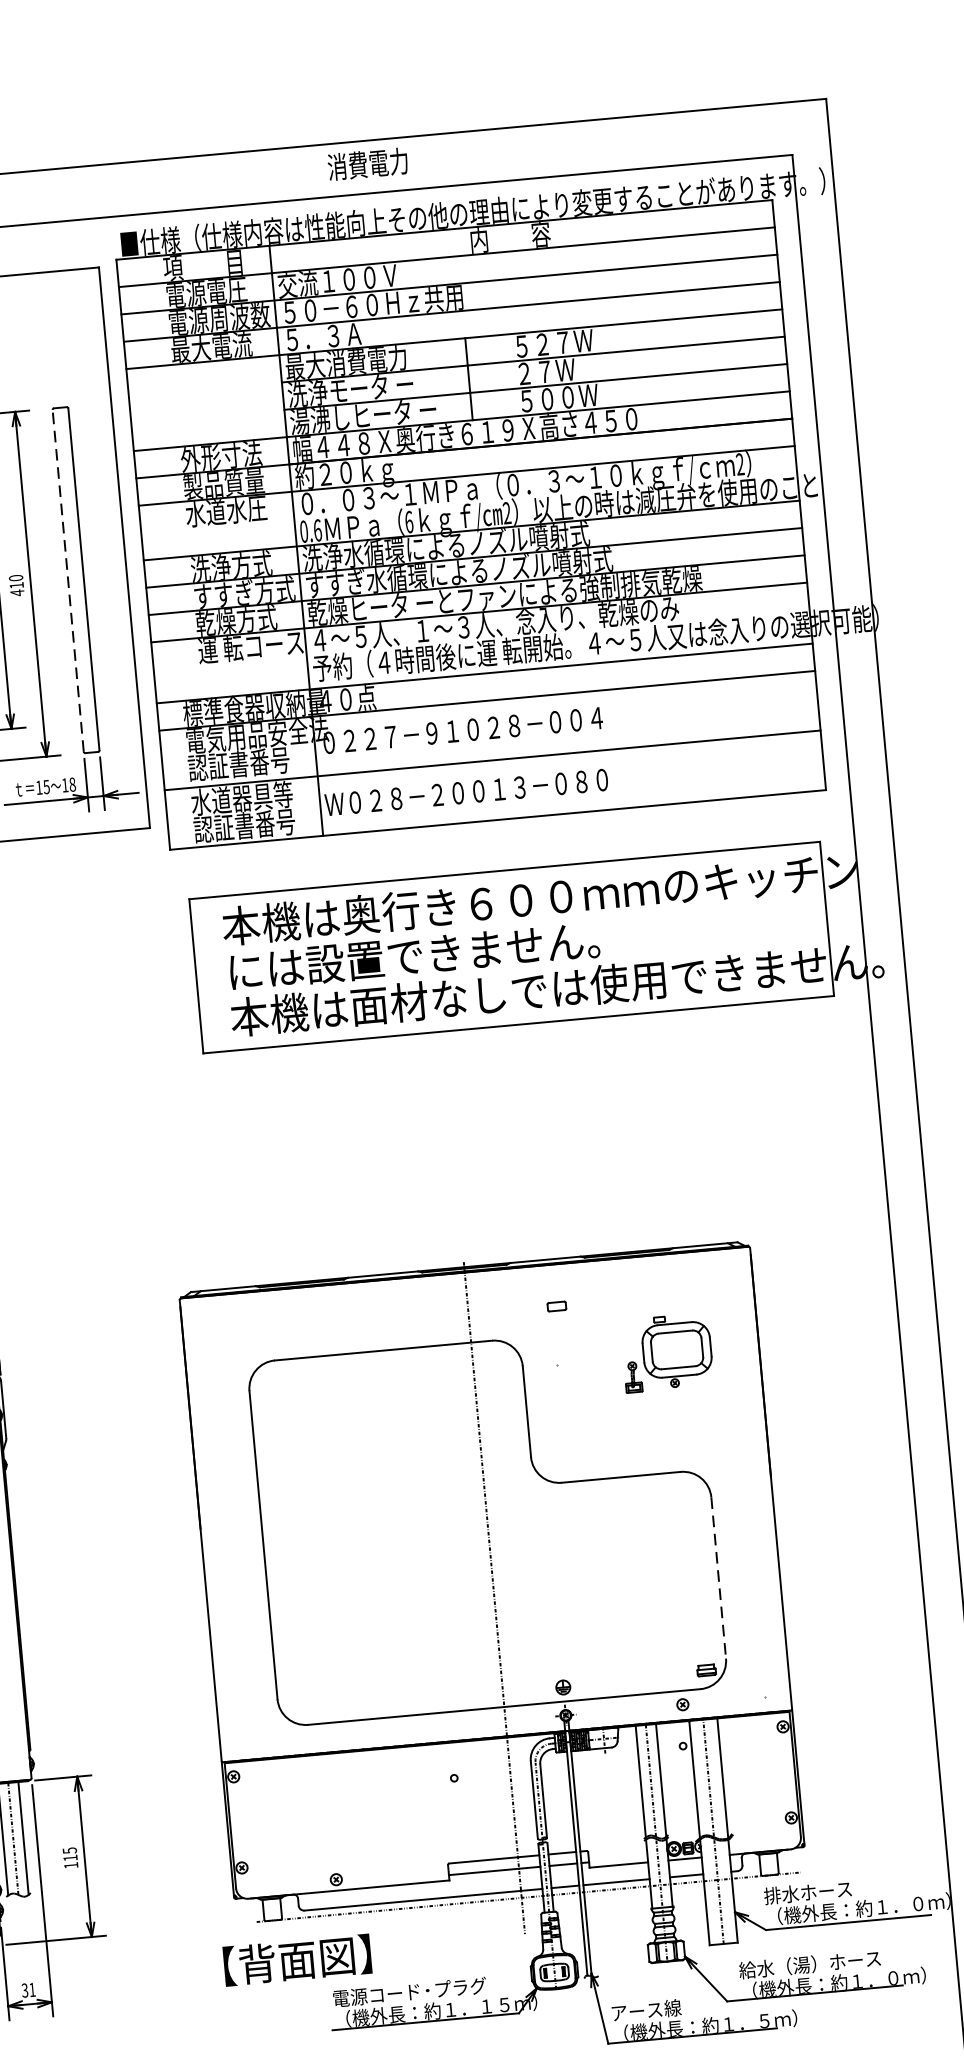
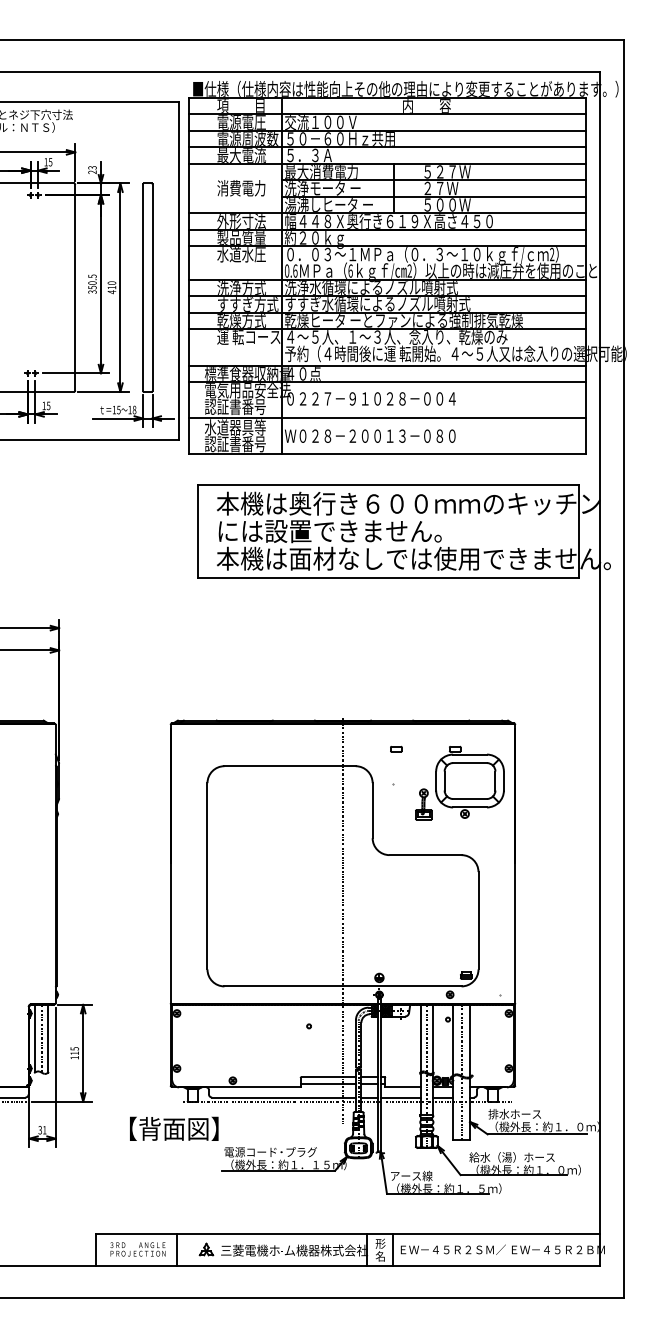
text: (368, 164) -> (241, 188), moved
line: (68, 580) -> (143, 287), dashed -> solid
part: (666, 1352) -> (459, 782), size x1.67
line: (718, 1577) -> (478, 920), dashed -> solid
text: (297, 1959) -> (174, 1128), moved

